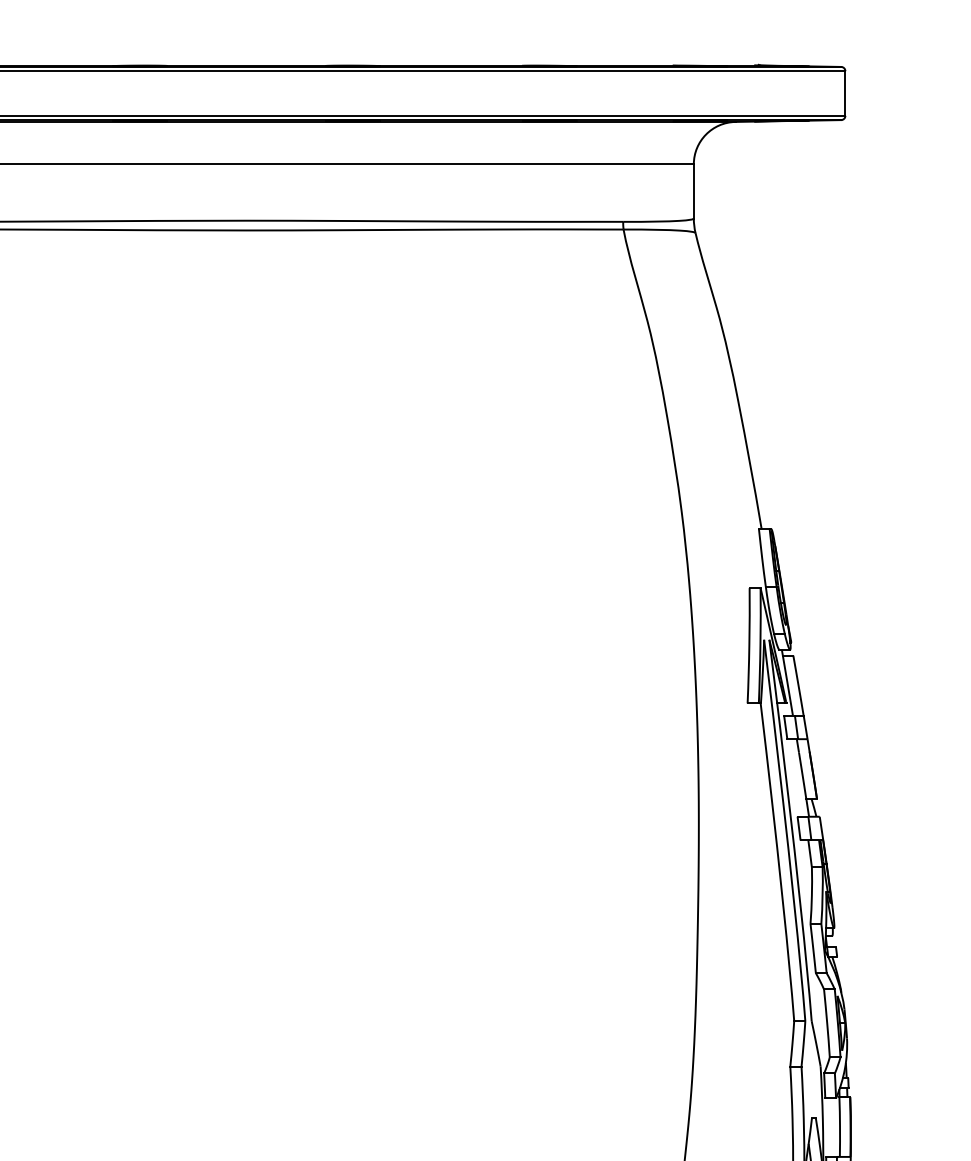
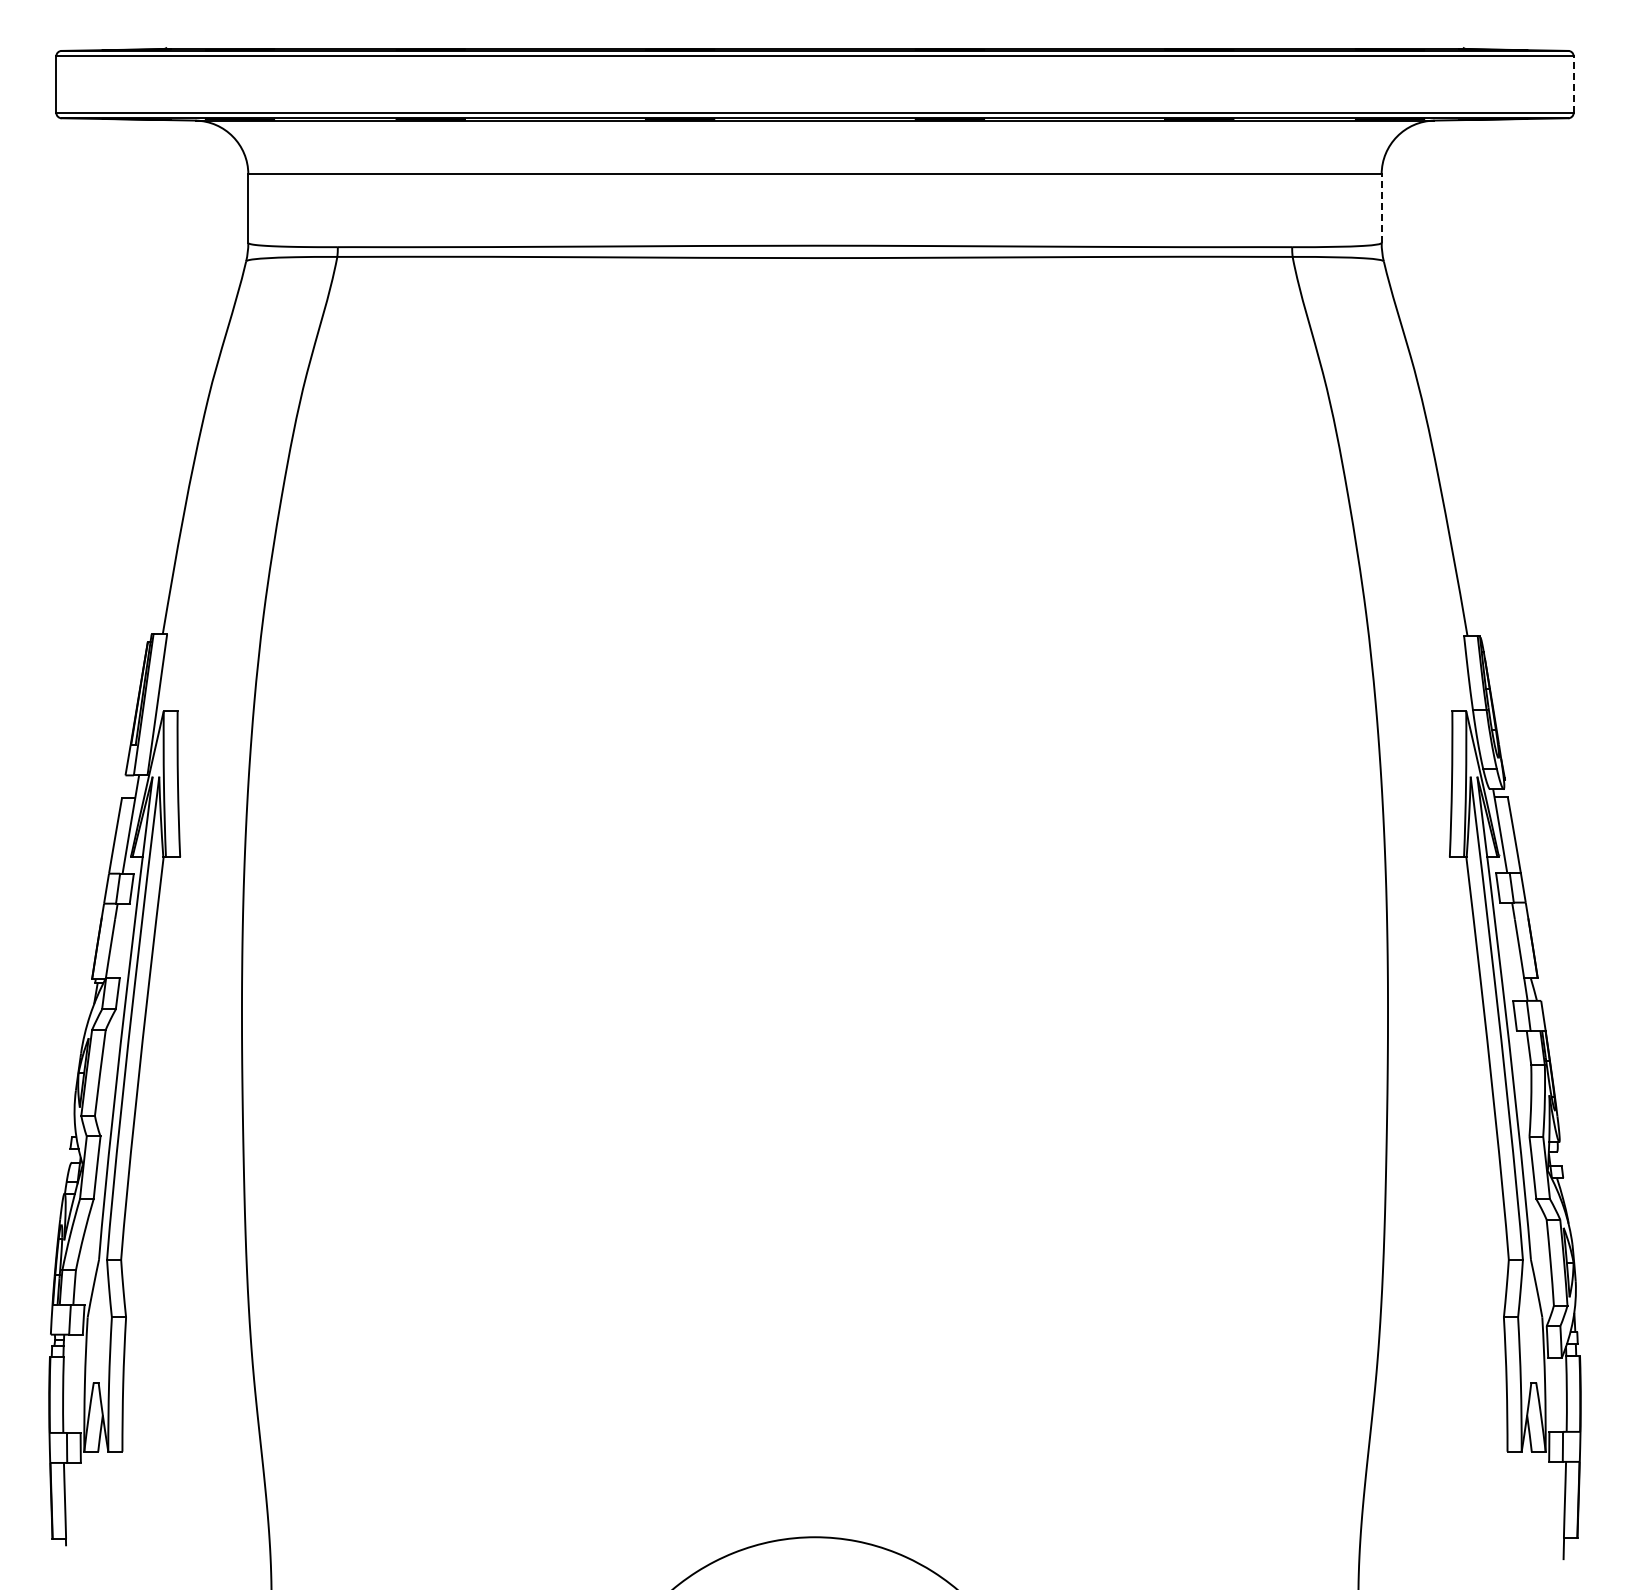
line: (845, 93) -> (1573, 84), solid -> dashed
line: (693, 191) -> (1381, 208), solid -> dashed

